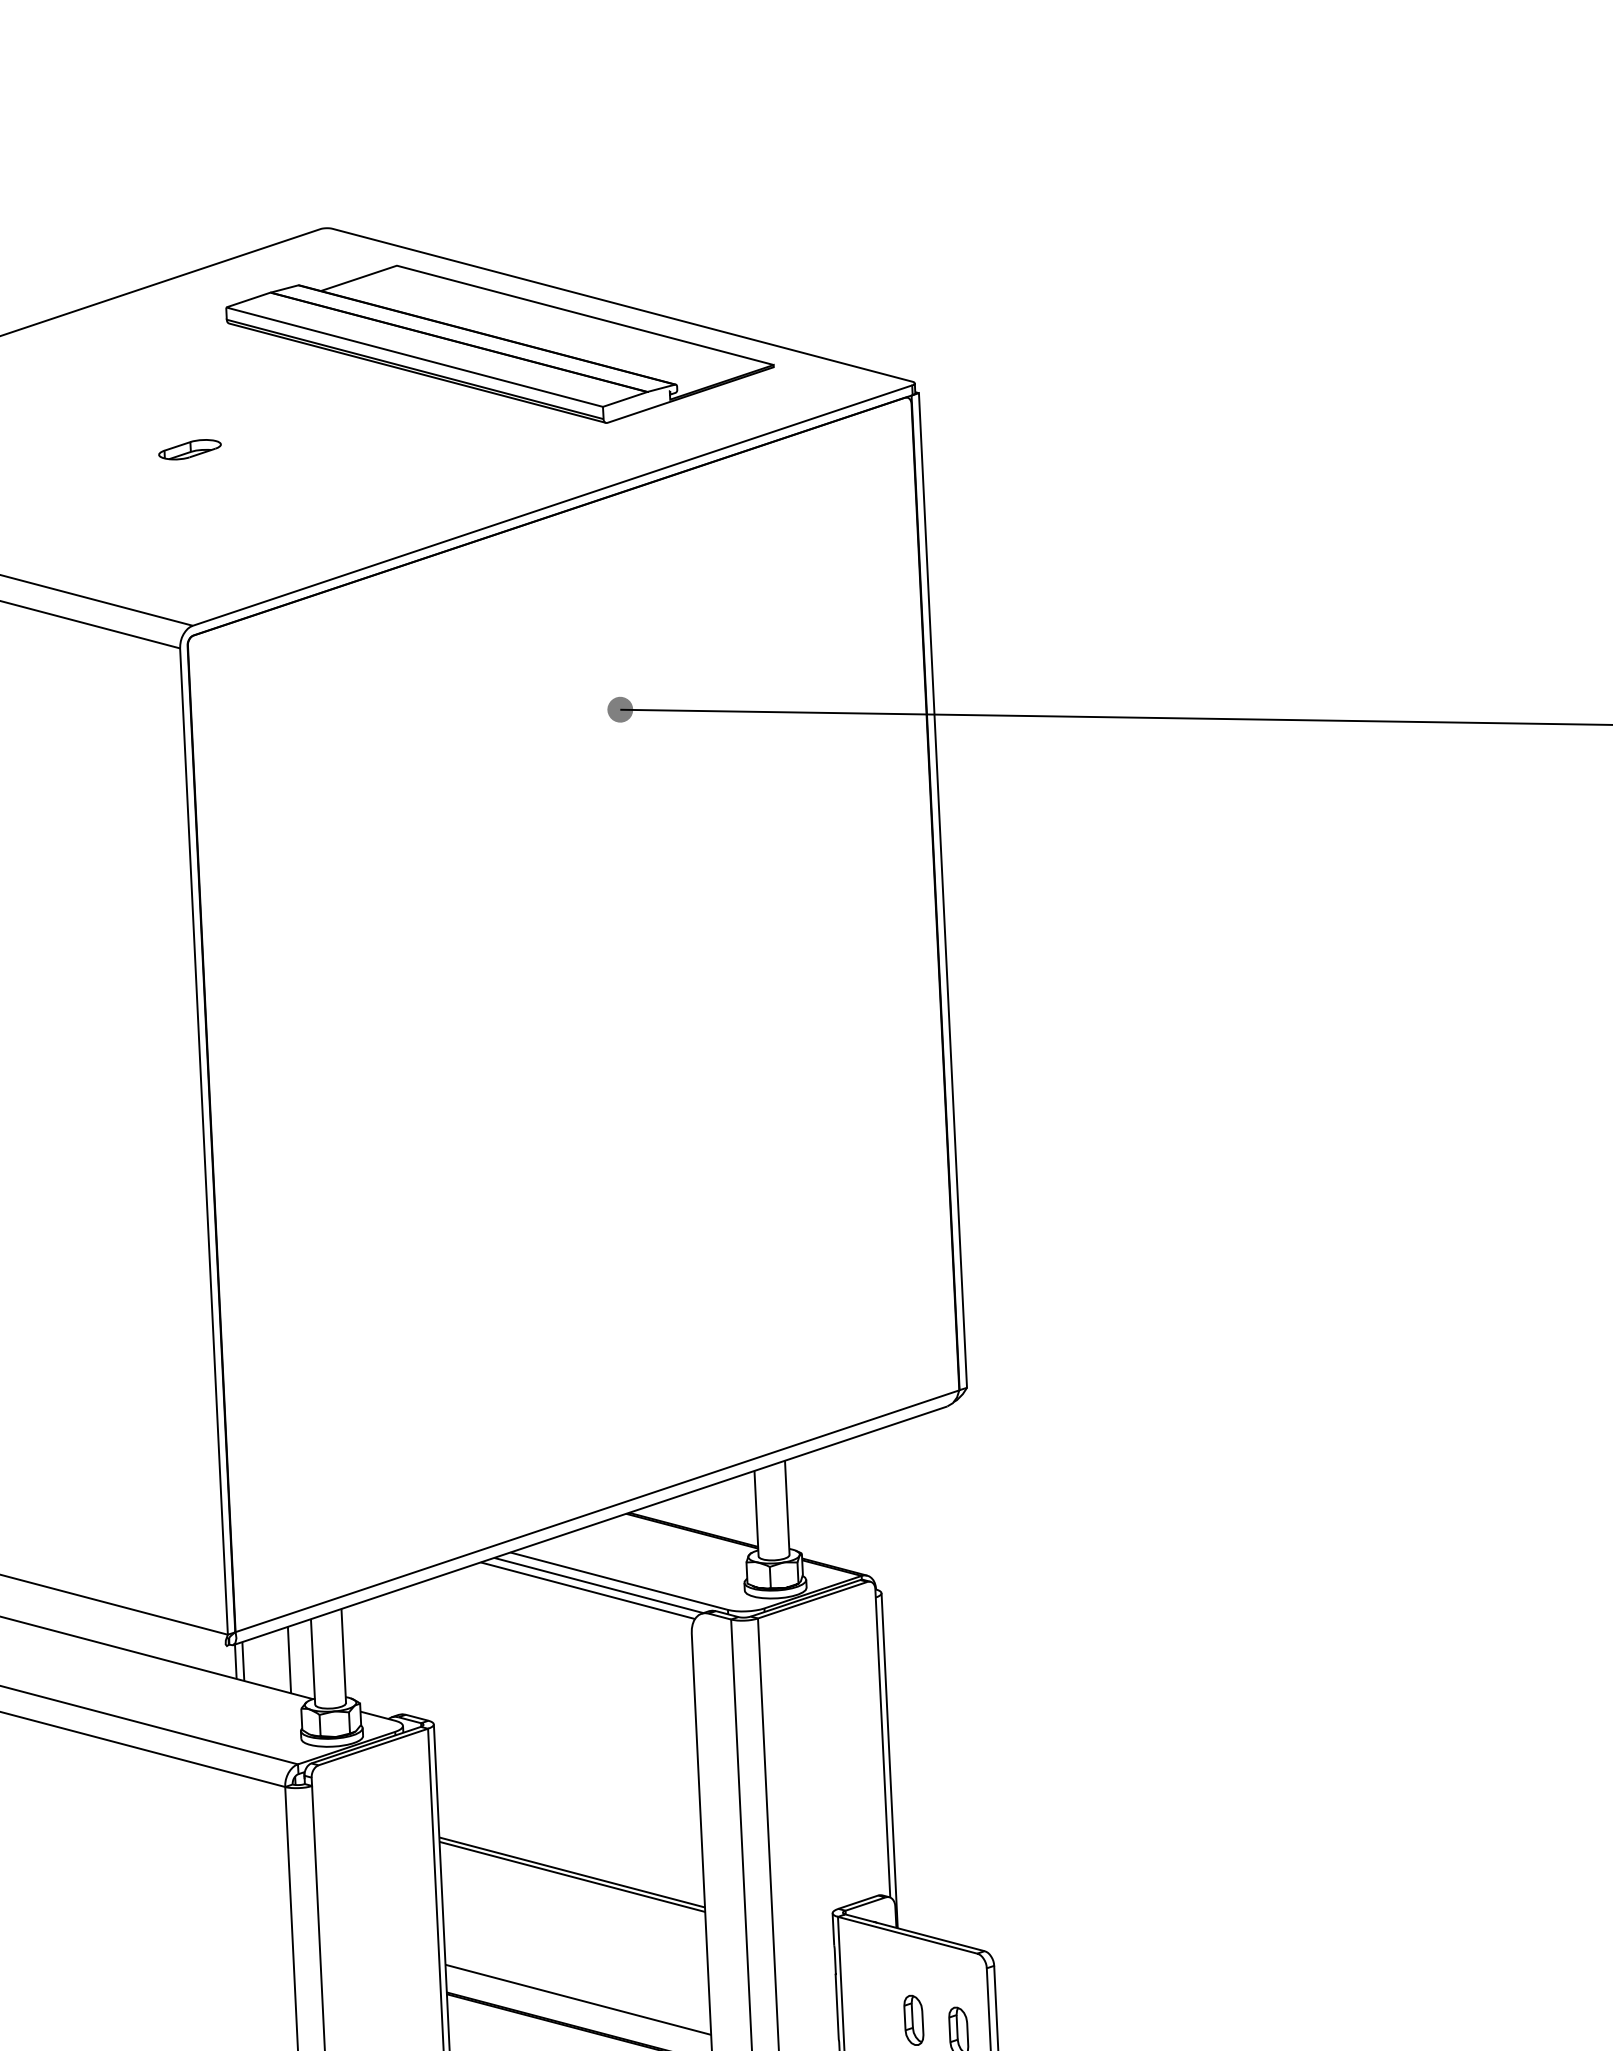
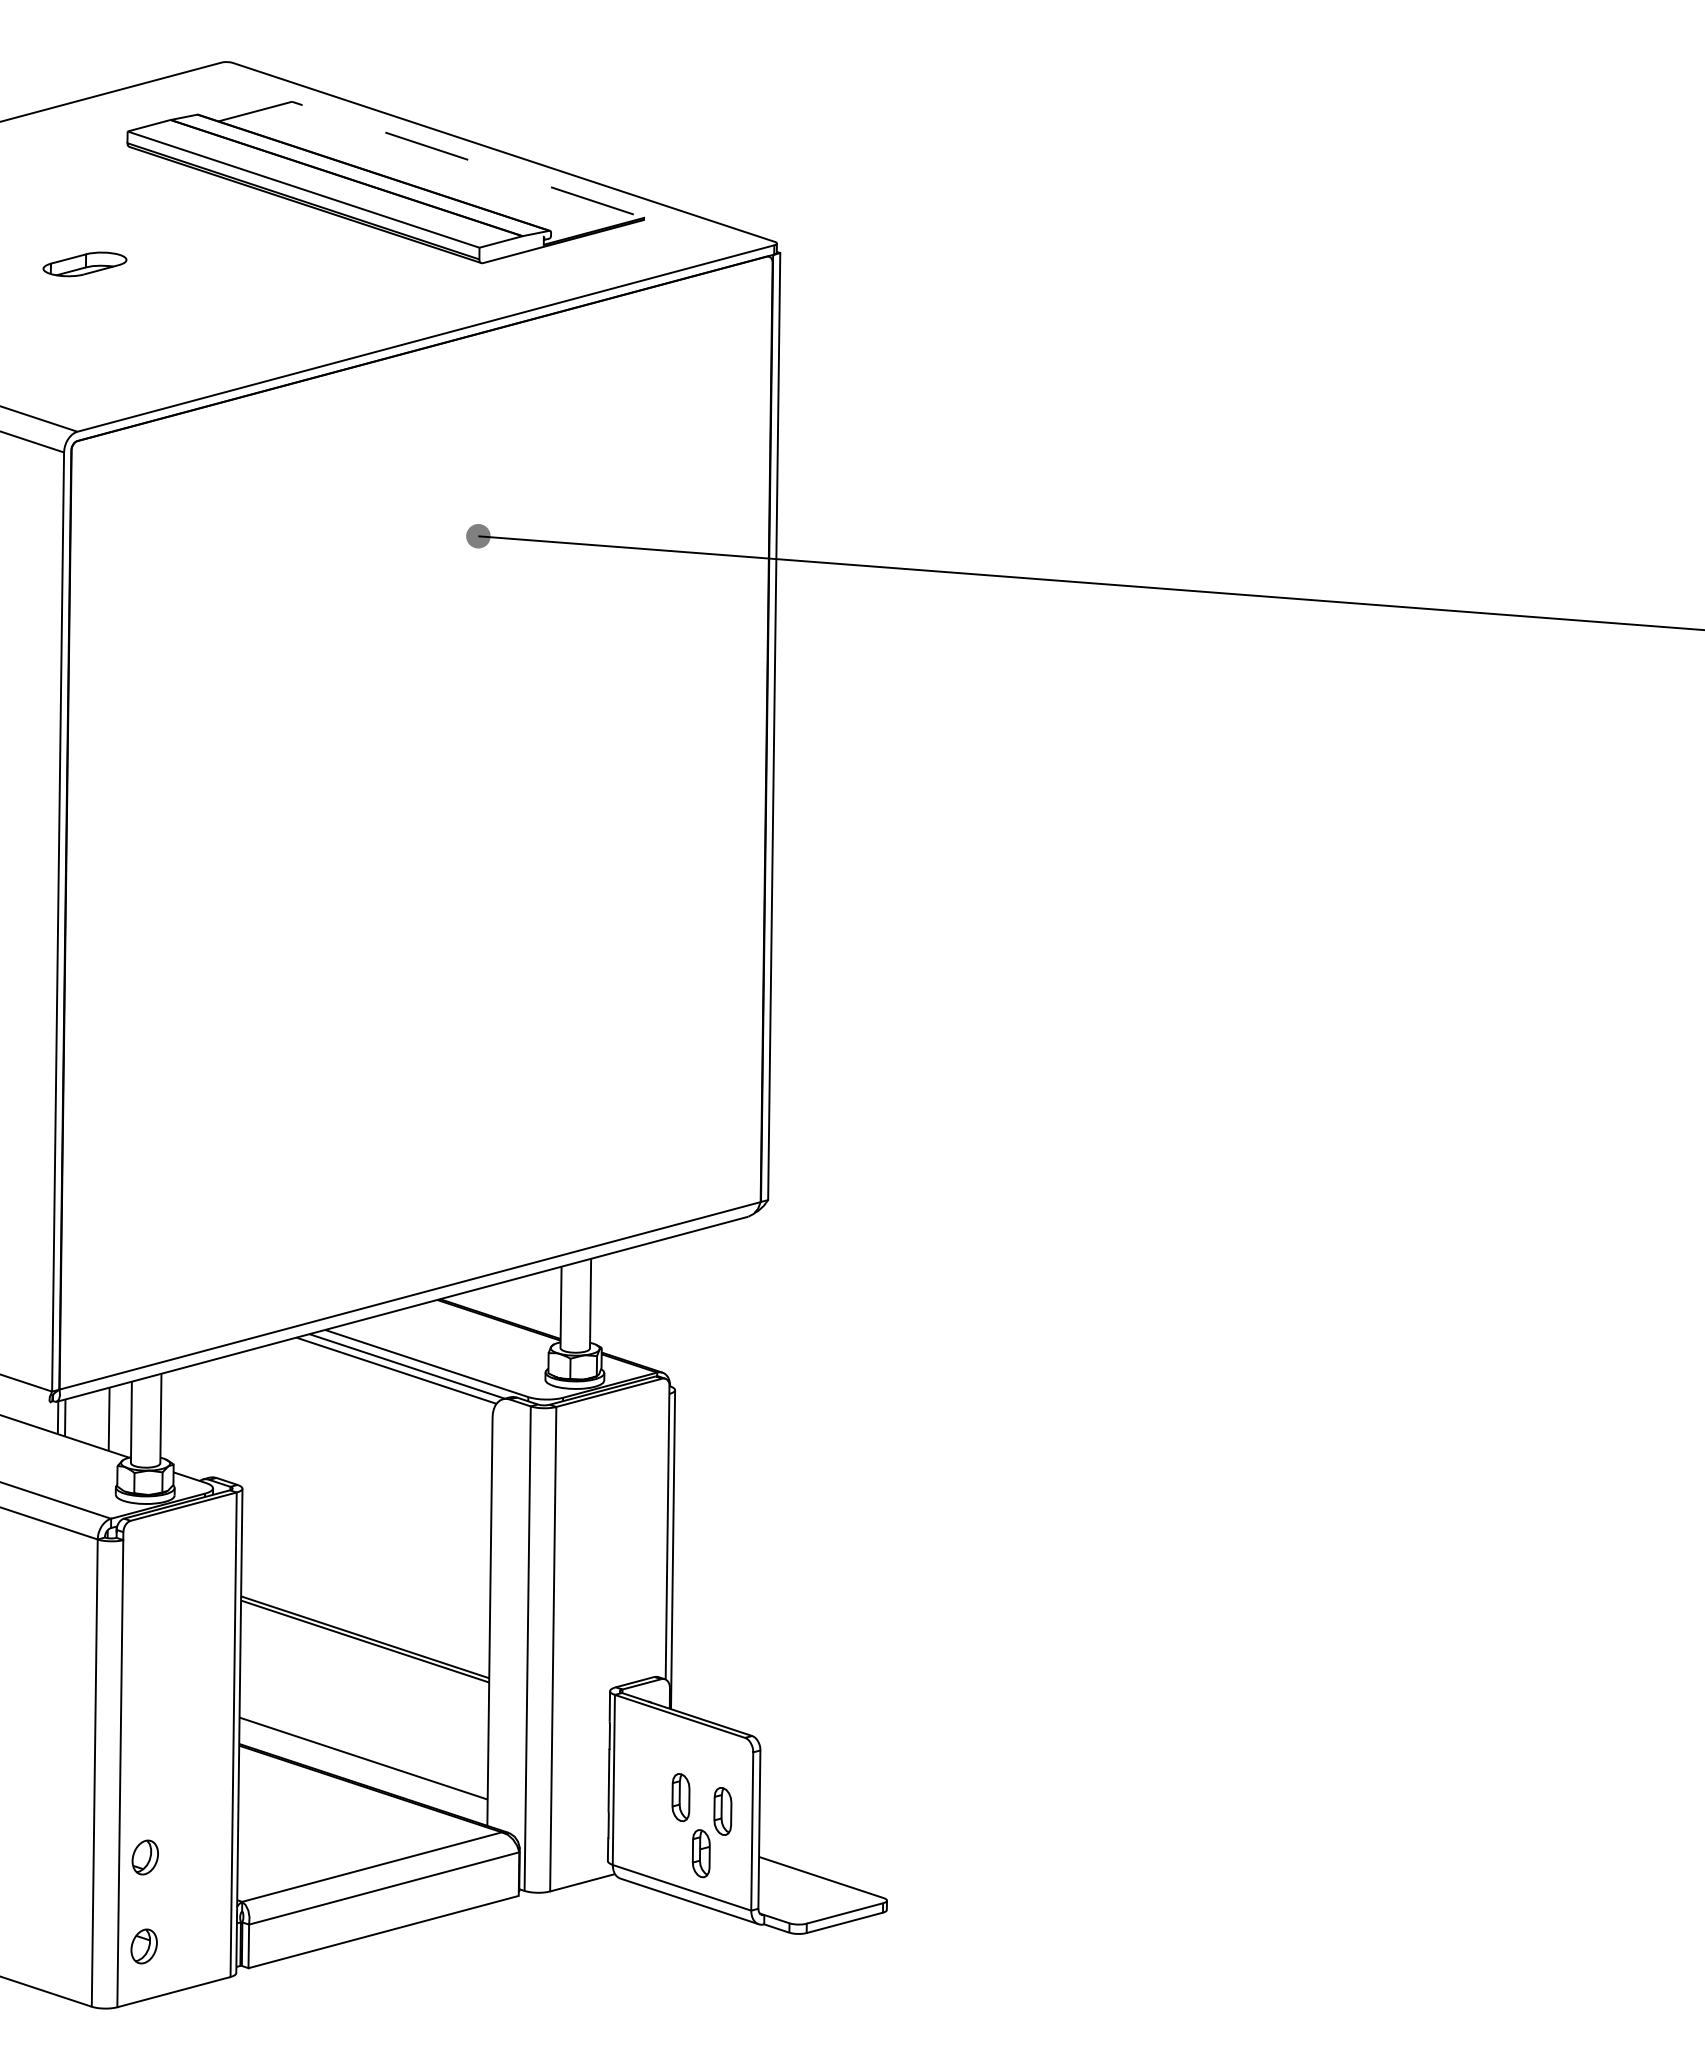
line: (546, 304) -> (431, 147), solid -> dashed
part: (189, 449) -> (84, 264), size x1.4

